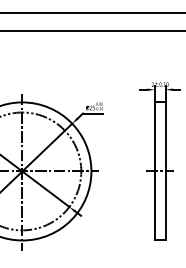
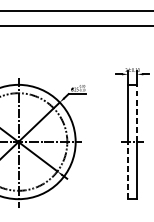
line: (165, 136) -> (137, 113), solid -> dashed
line: (154, 205) -> (127, 170), solid -> dashed

